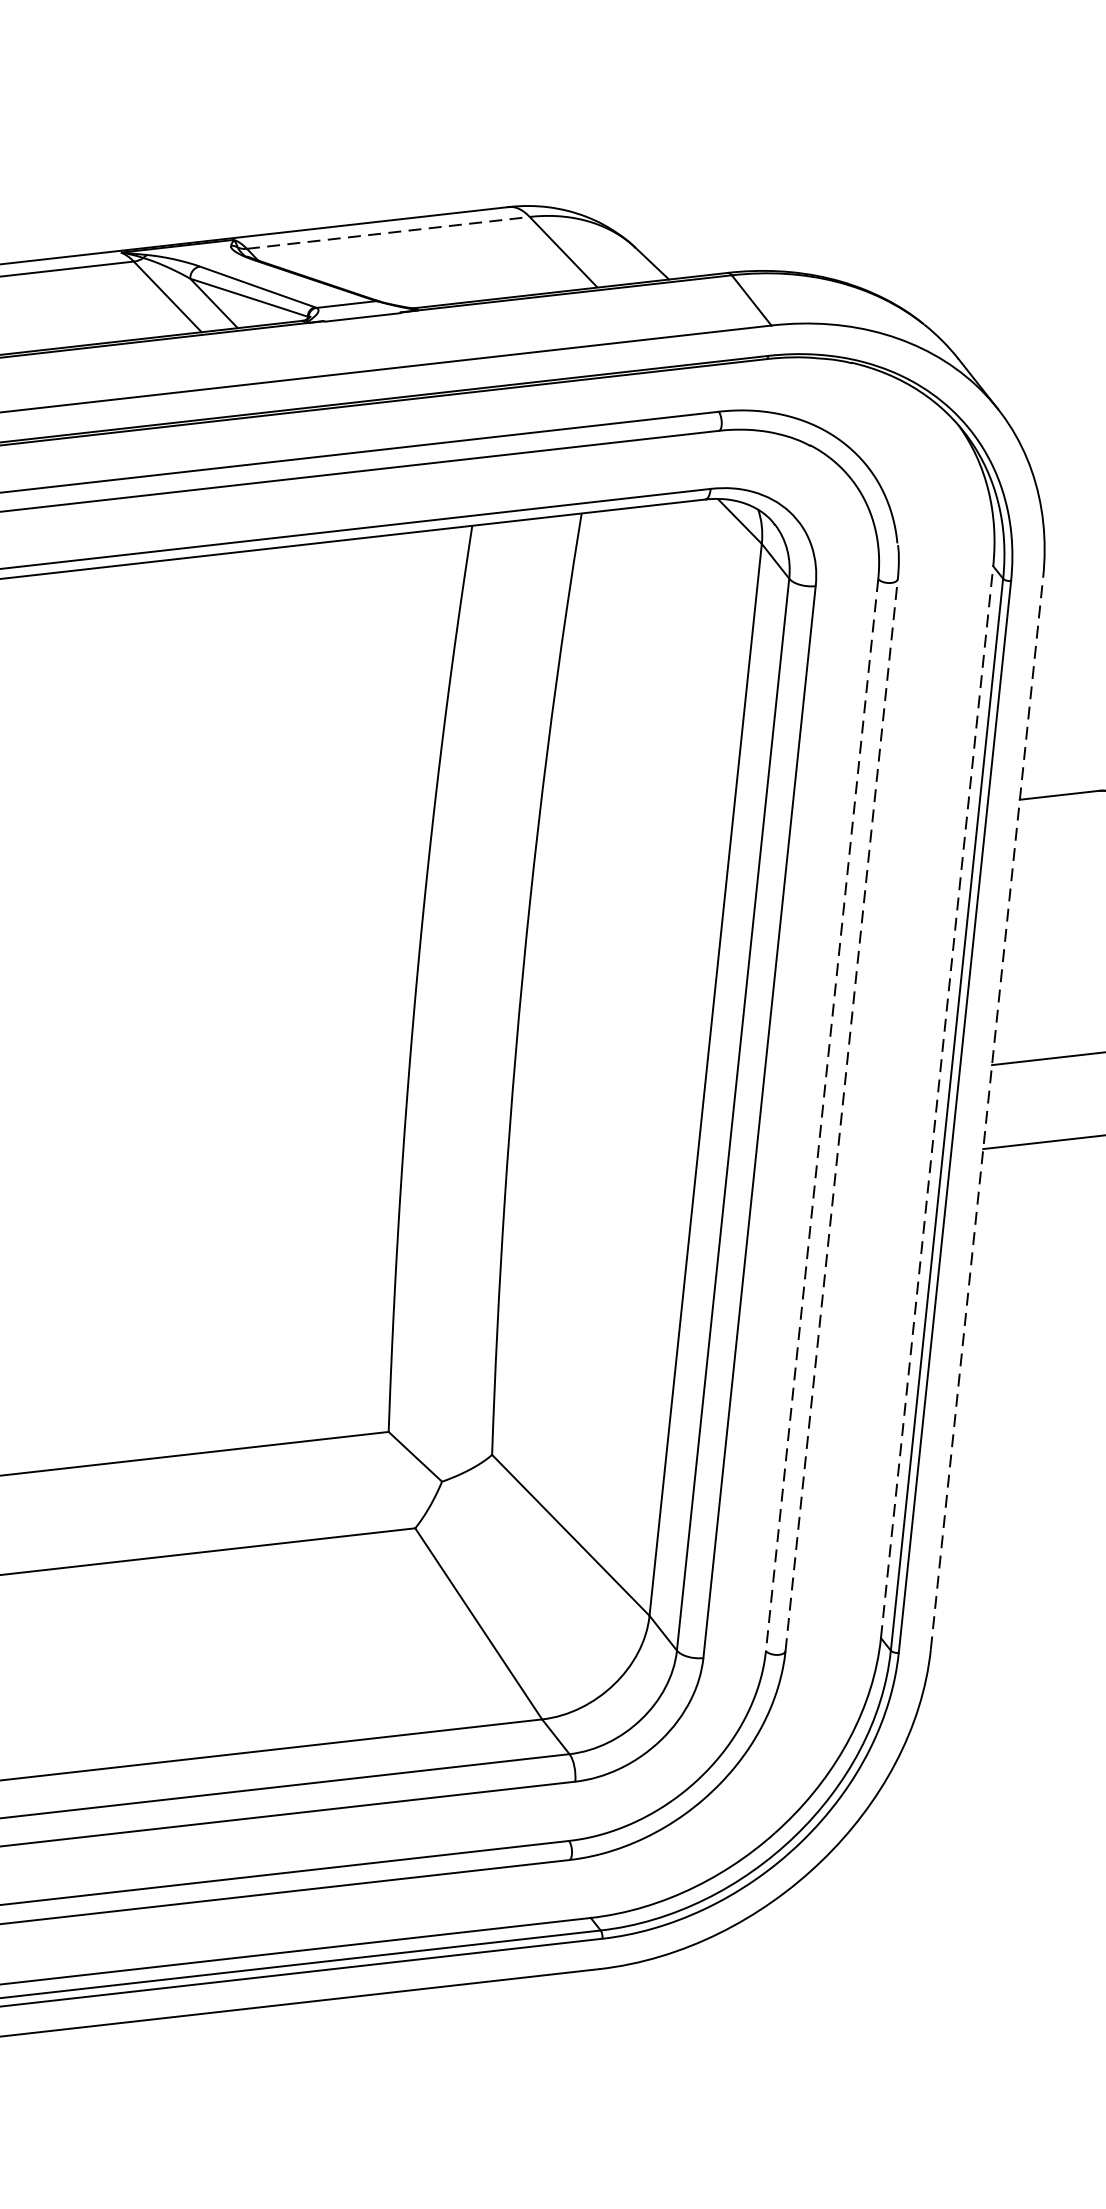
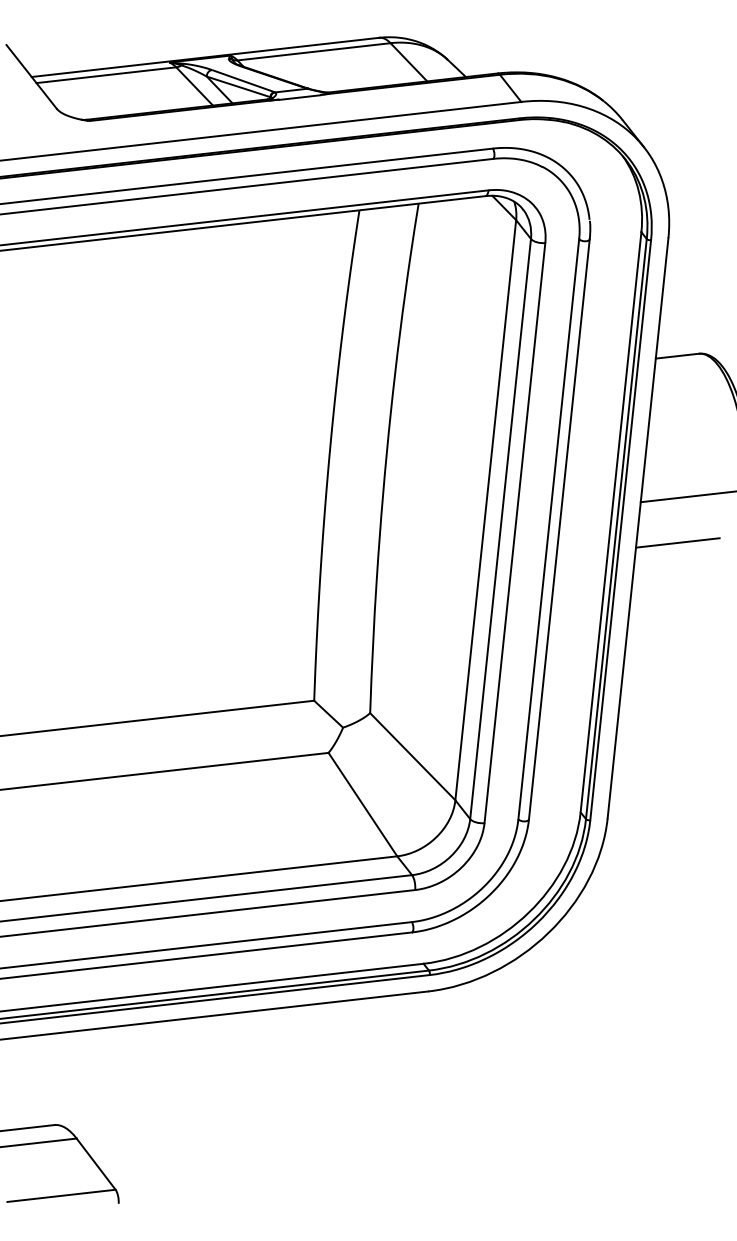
line: (389, 232) -> (314, 51), dashed -> solid
line: (937, 1102) -> (611, 522), dashed -> solid
line: (987, 1113) -> (638, 528), dashed -> solid
line: (821, 1115) -> (548, 529), dashed -> solid
line: (841, 1115) -> (559, 529), dashed -> solid

